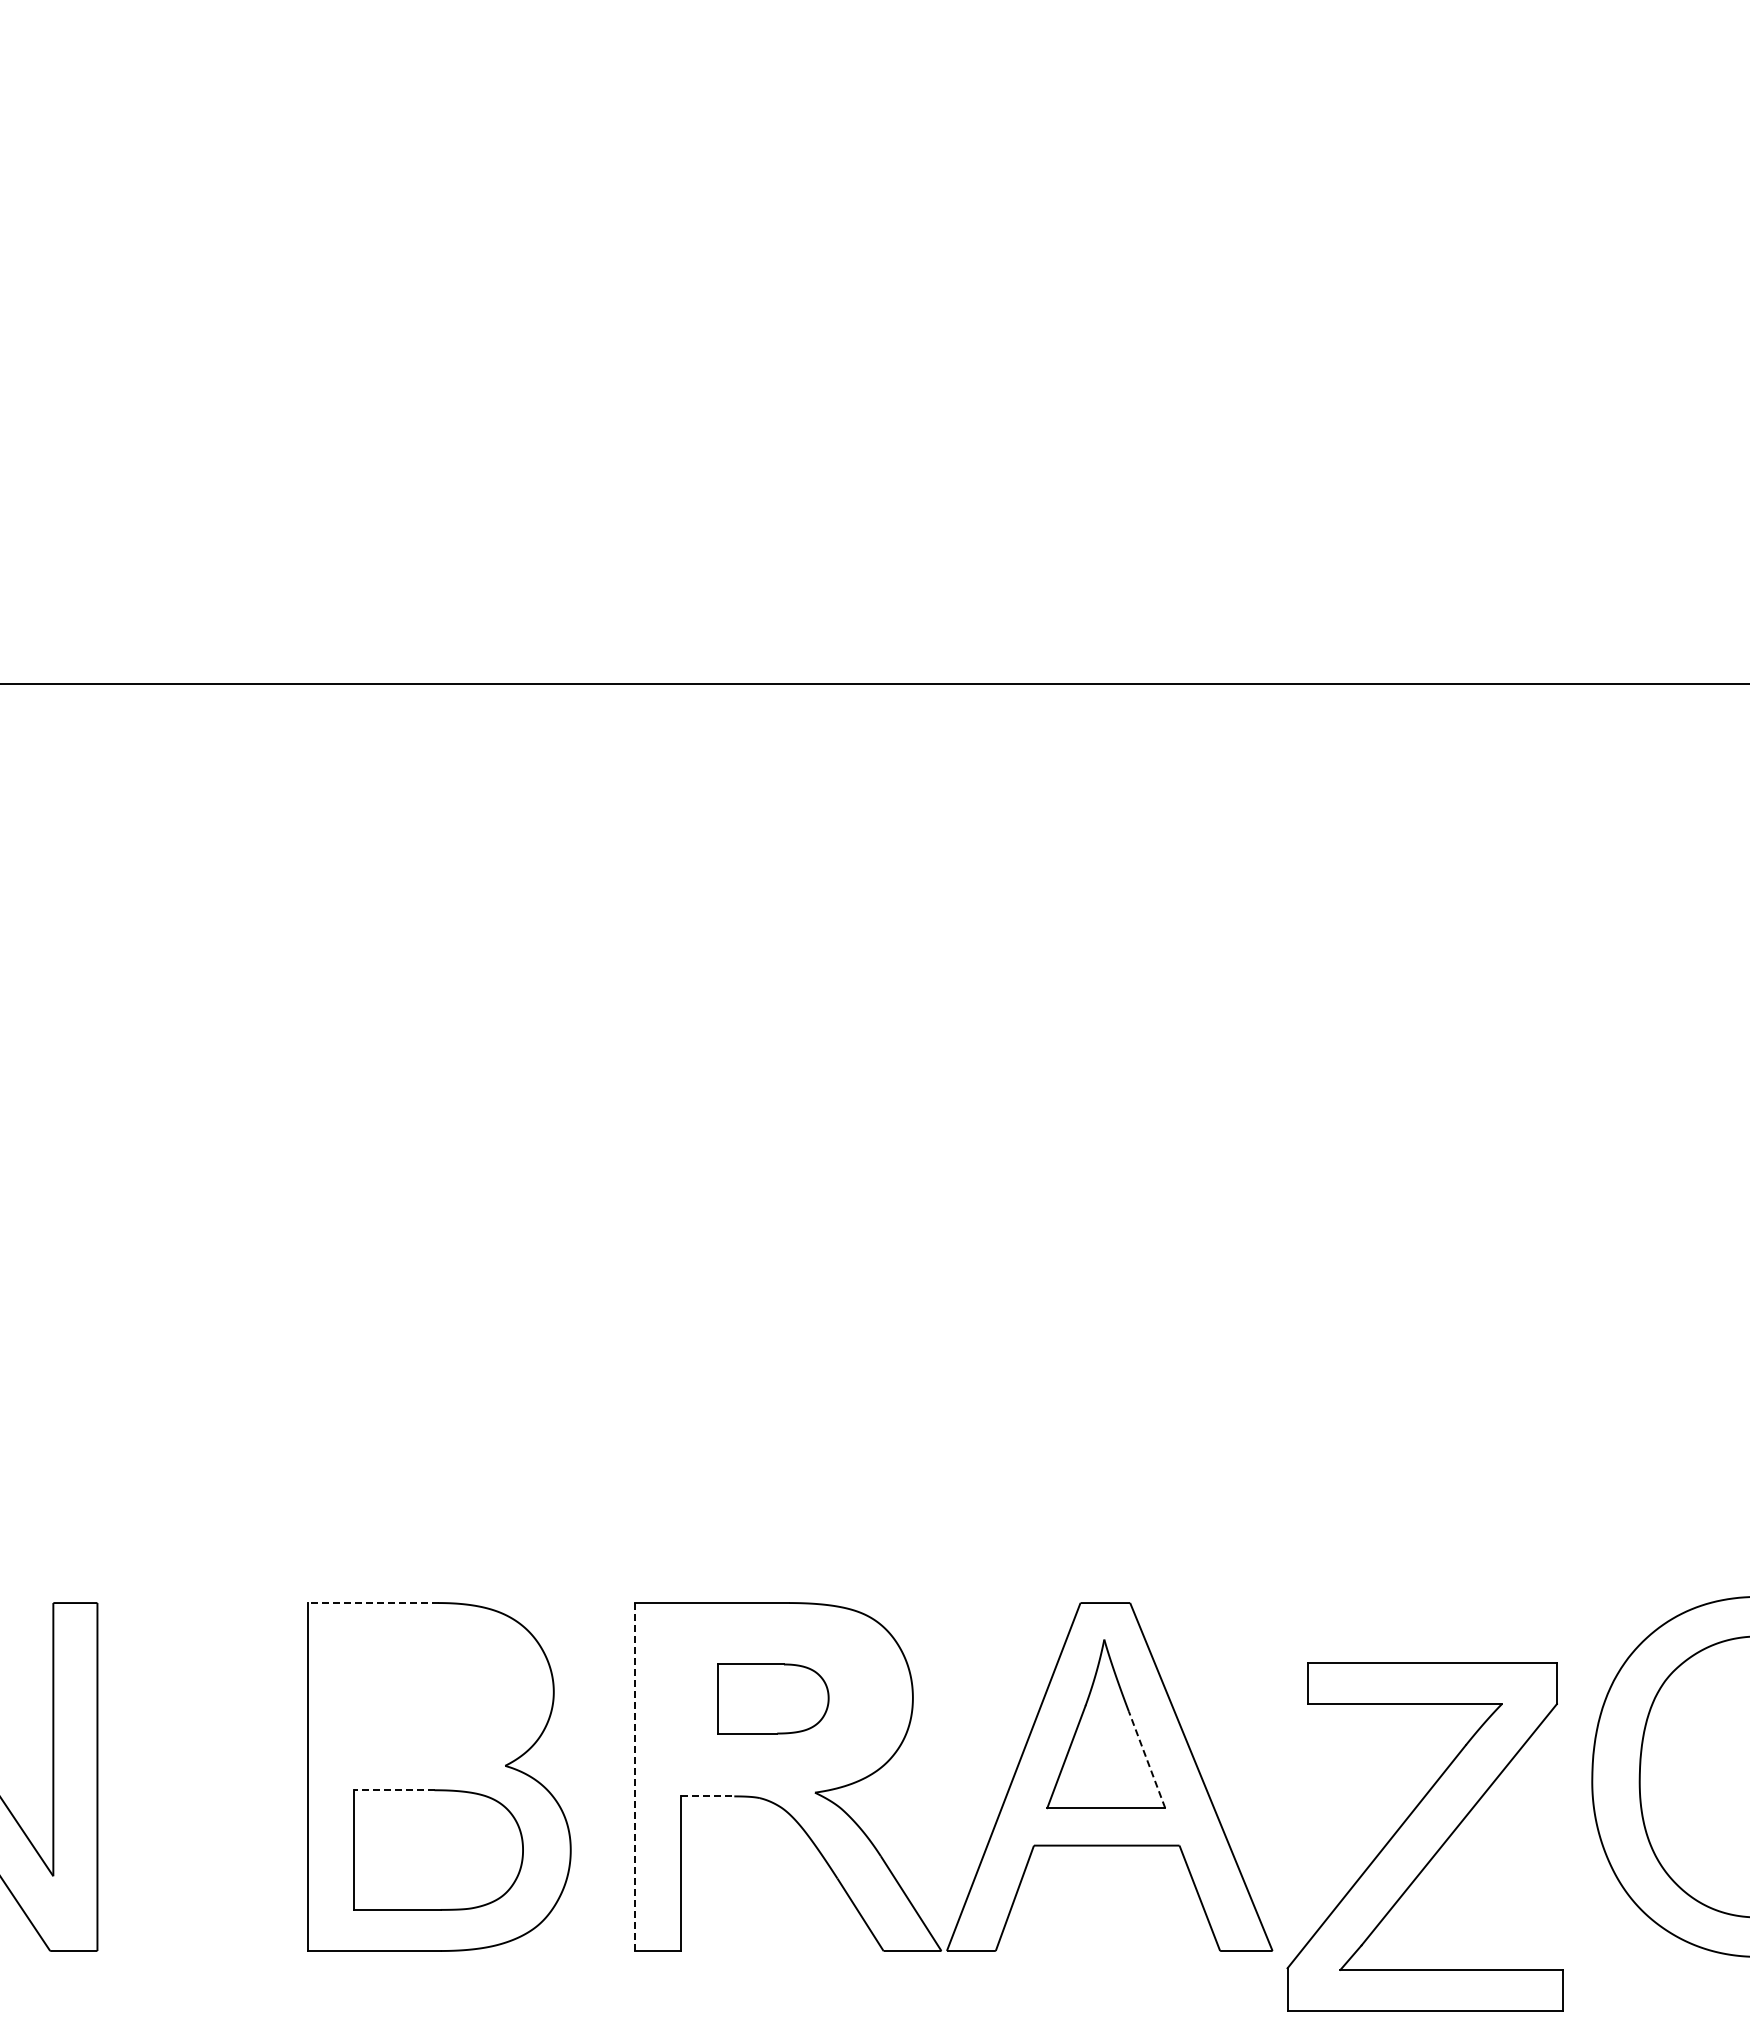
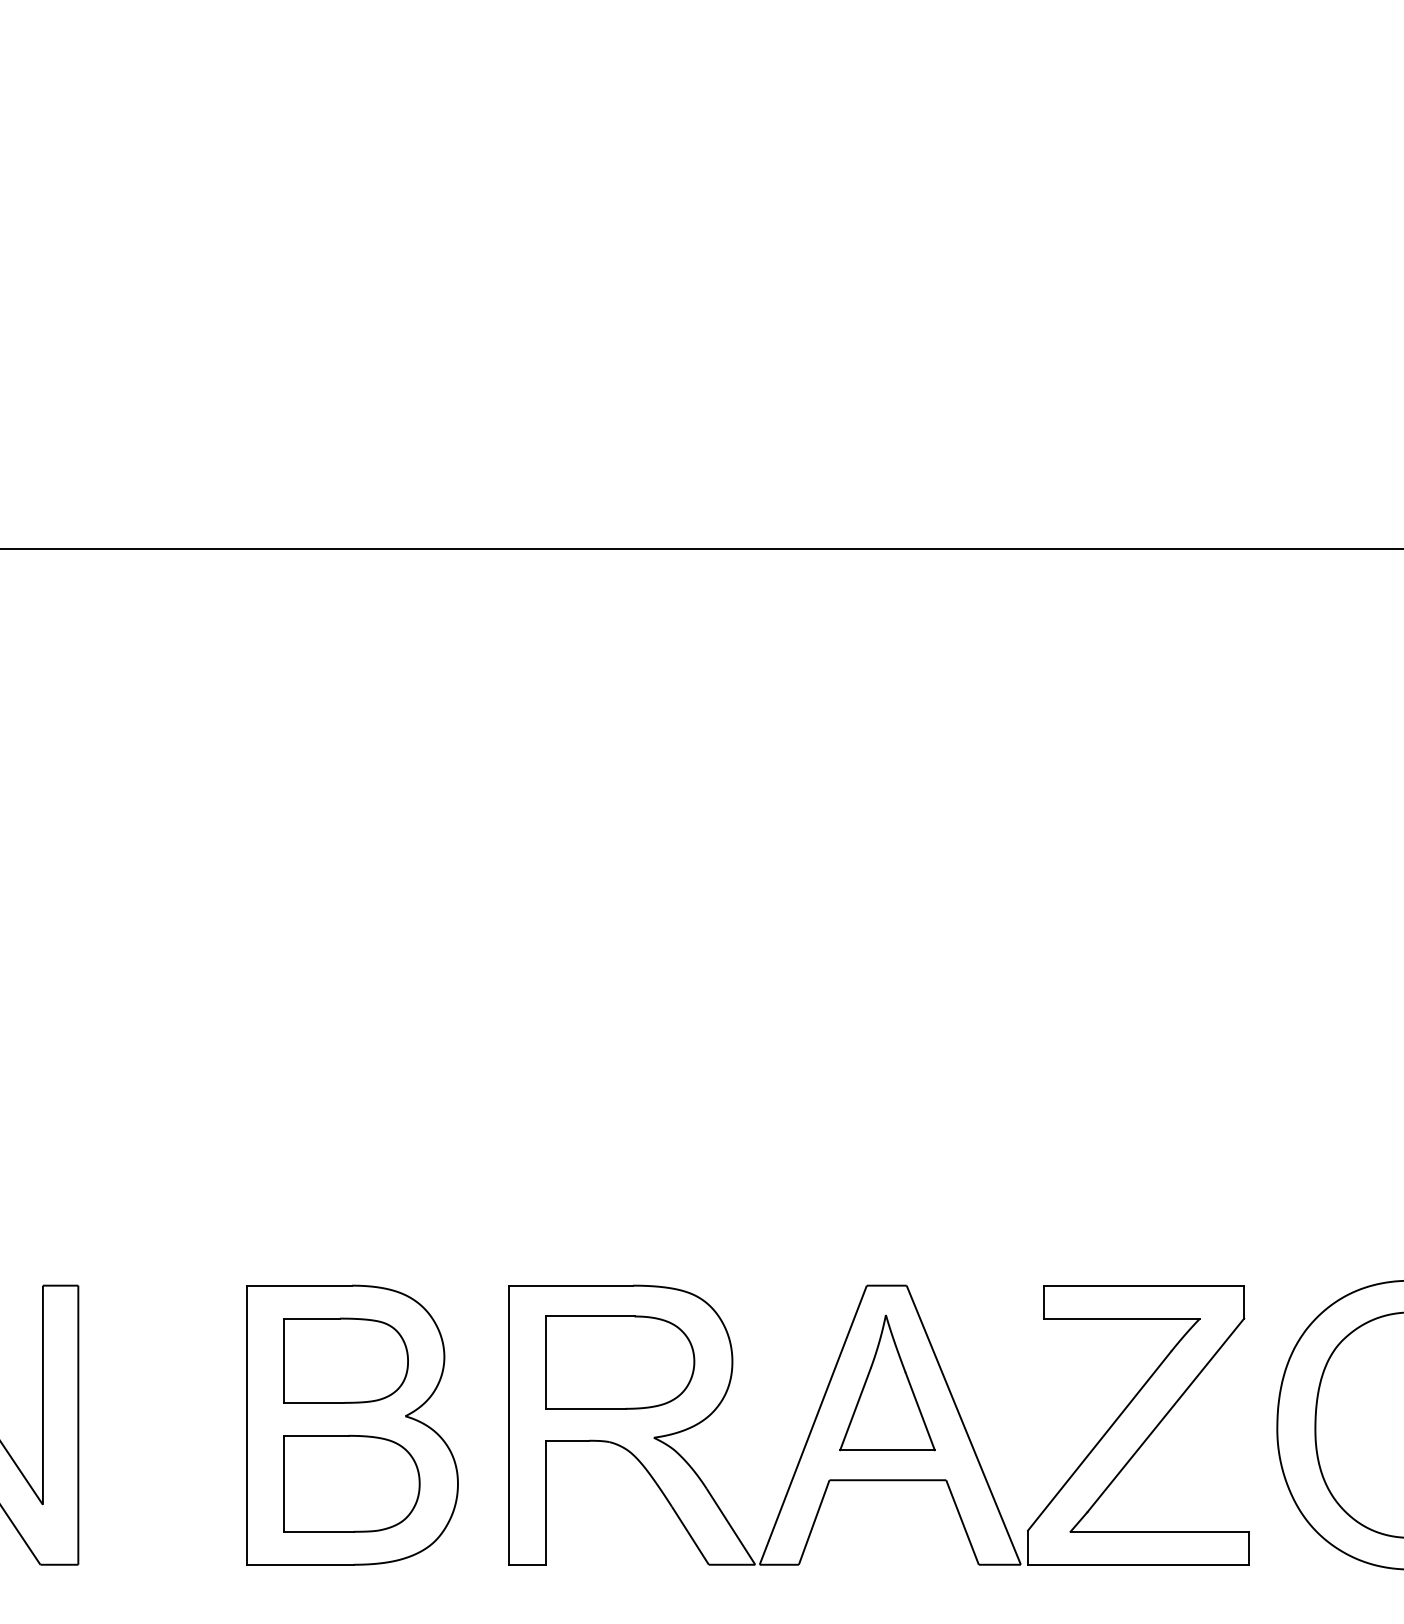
line: (372, 1603) -> (298, 1286), dashed -> solid
part: (431, 1696) -> (346, 1360), added
part: (773, 1698) -> (620, 1362), size x1.67
line: (1147, 1759) -> (920, 1411), dashed -> solid
line: (634, 1777) -> (509, 1425), dashed -> solid
line: (393, 1790) -> (315, 1436), dashed -> solid
line: (707, 1796) -> (567, 1440), dashed -> solid
part: (1424, 1836) -> (1137, 1424), moved

